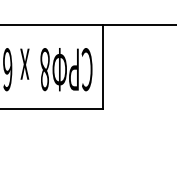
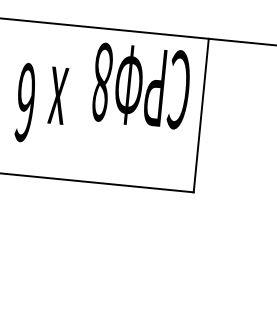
text: (66, 69) -> (141, 86), moved

